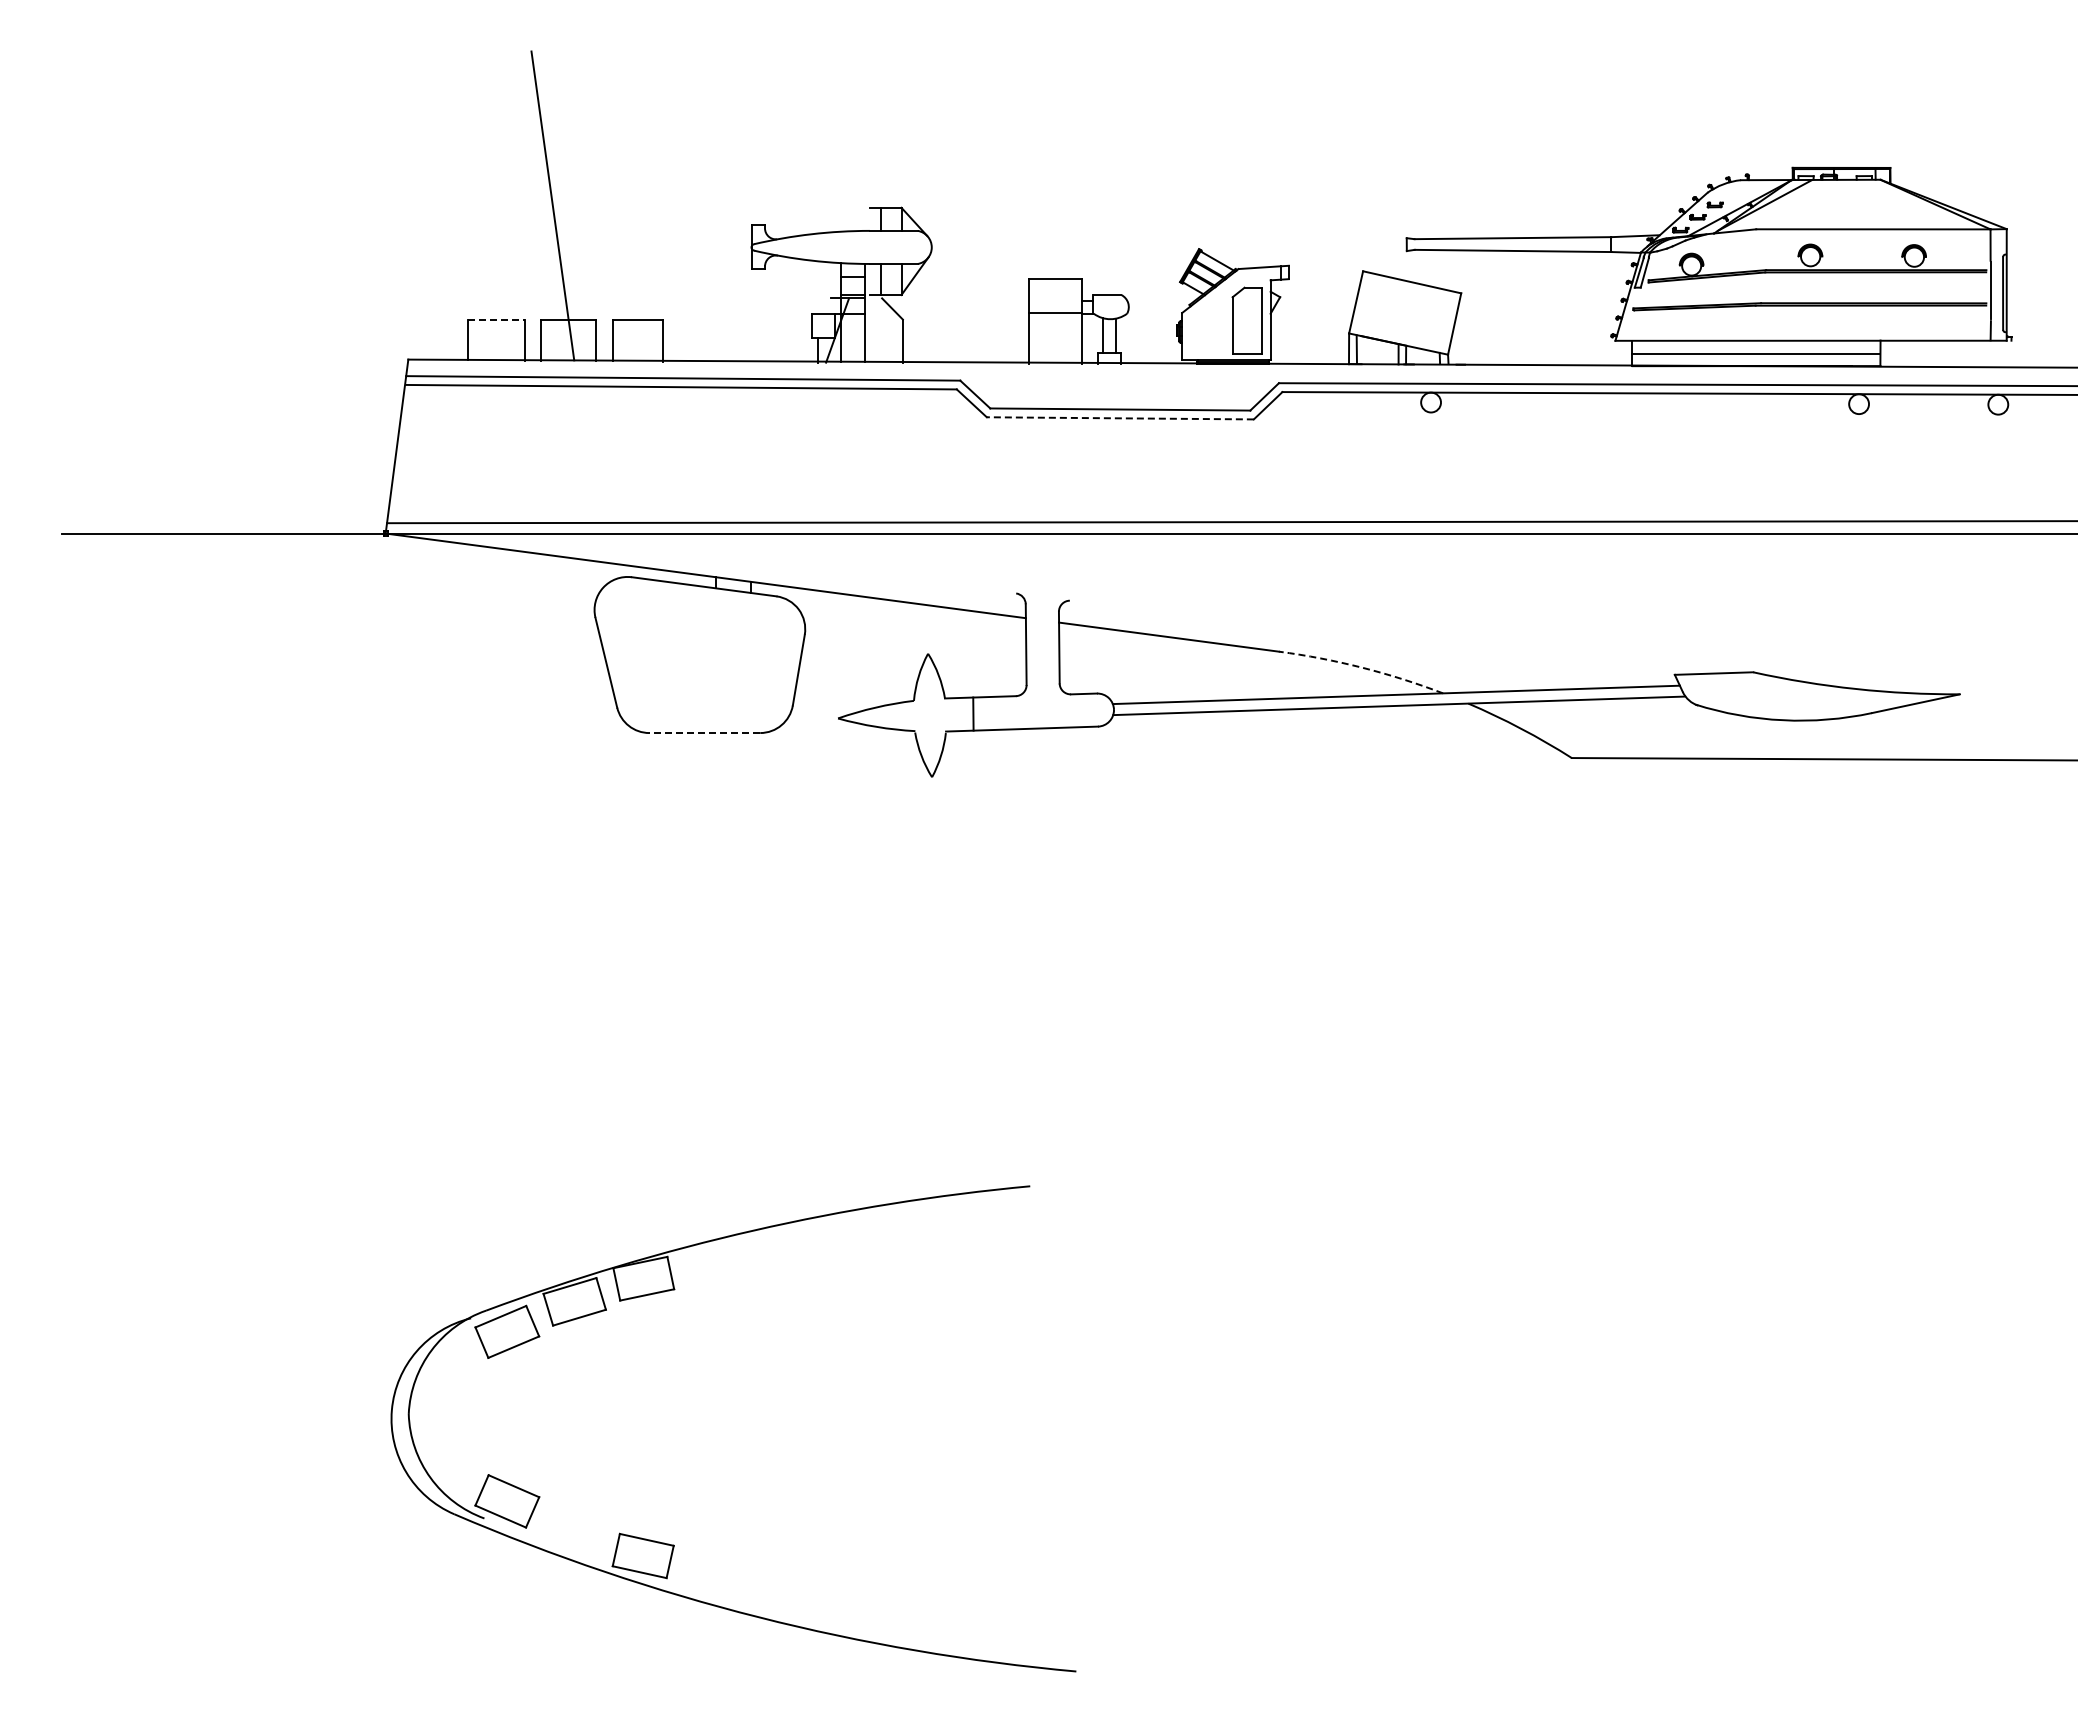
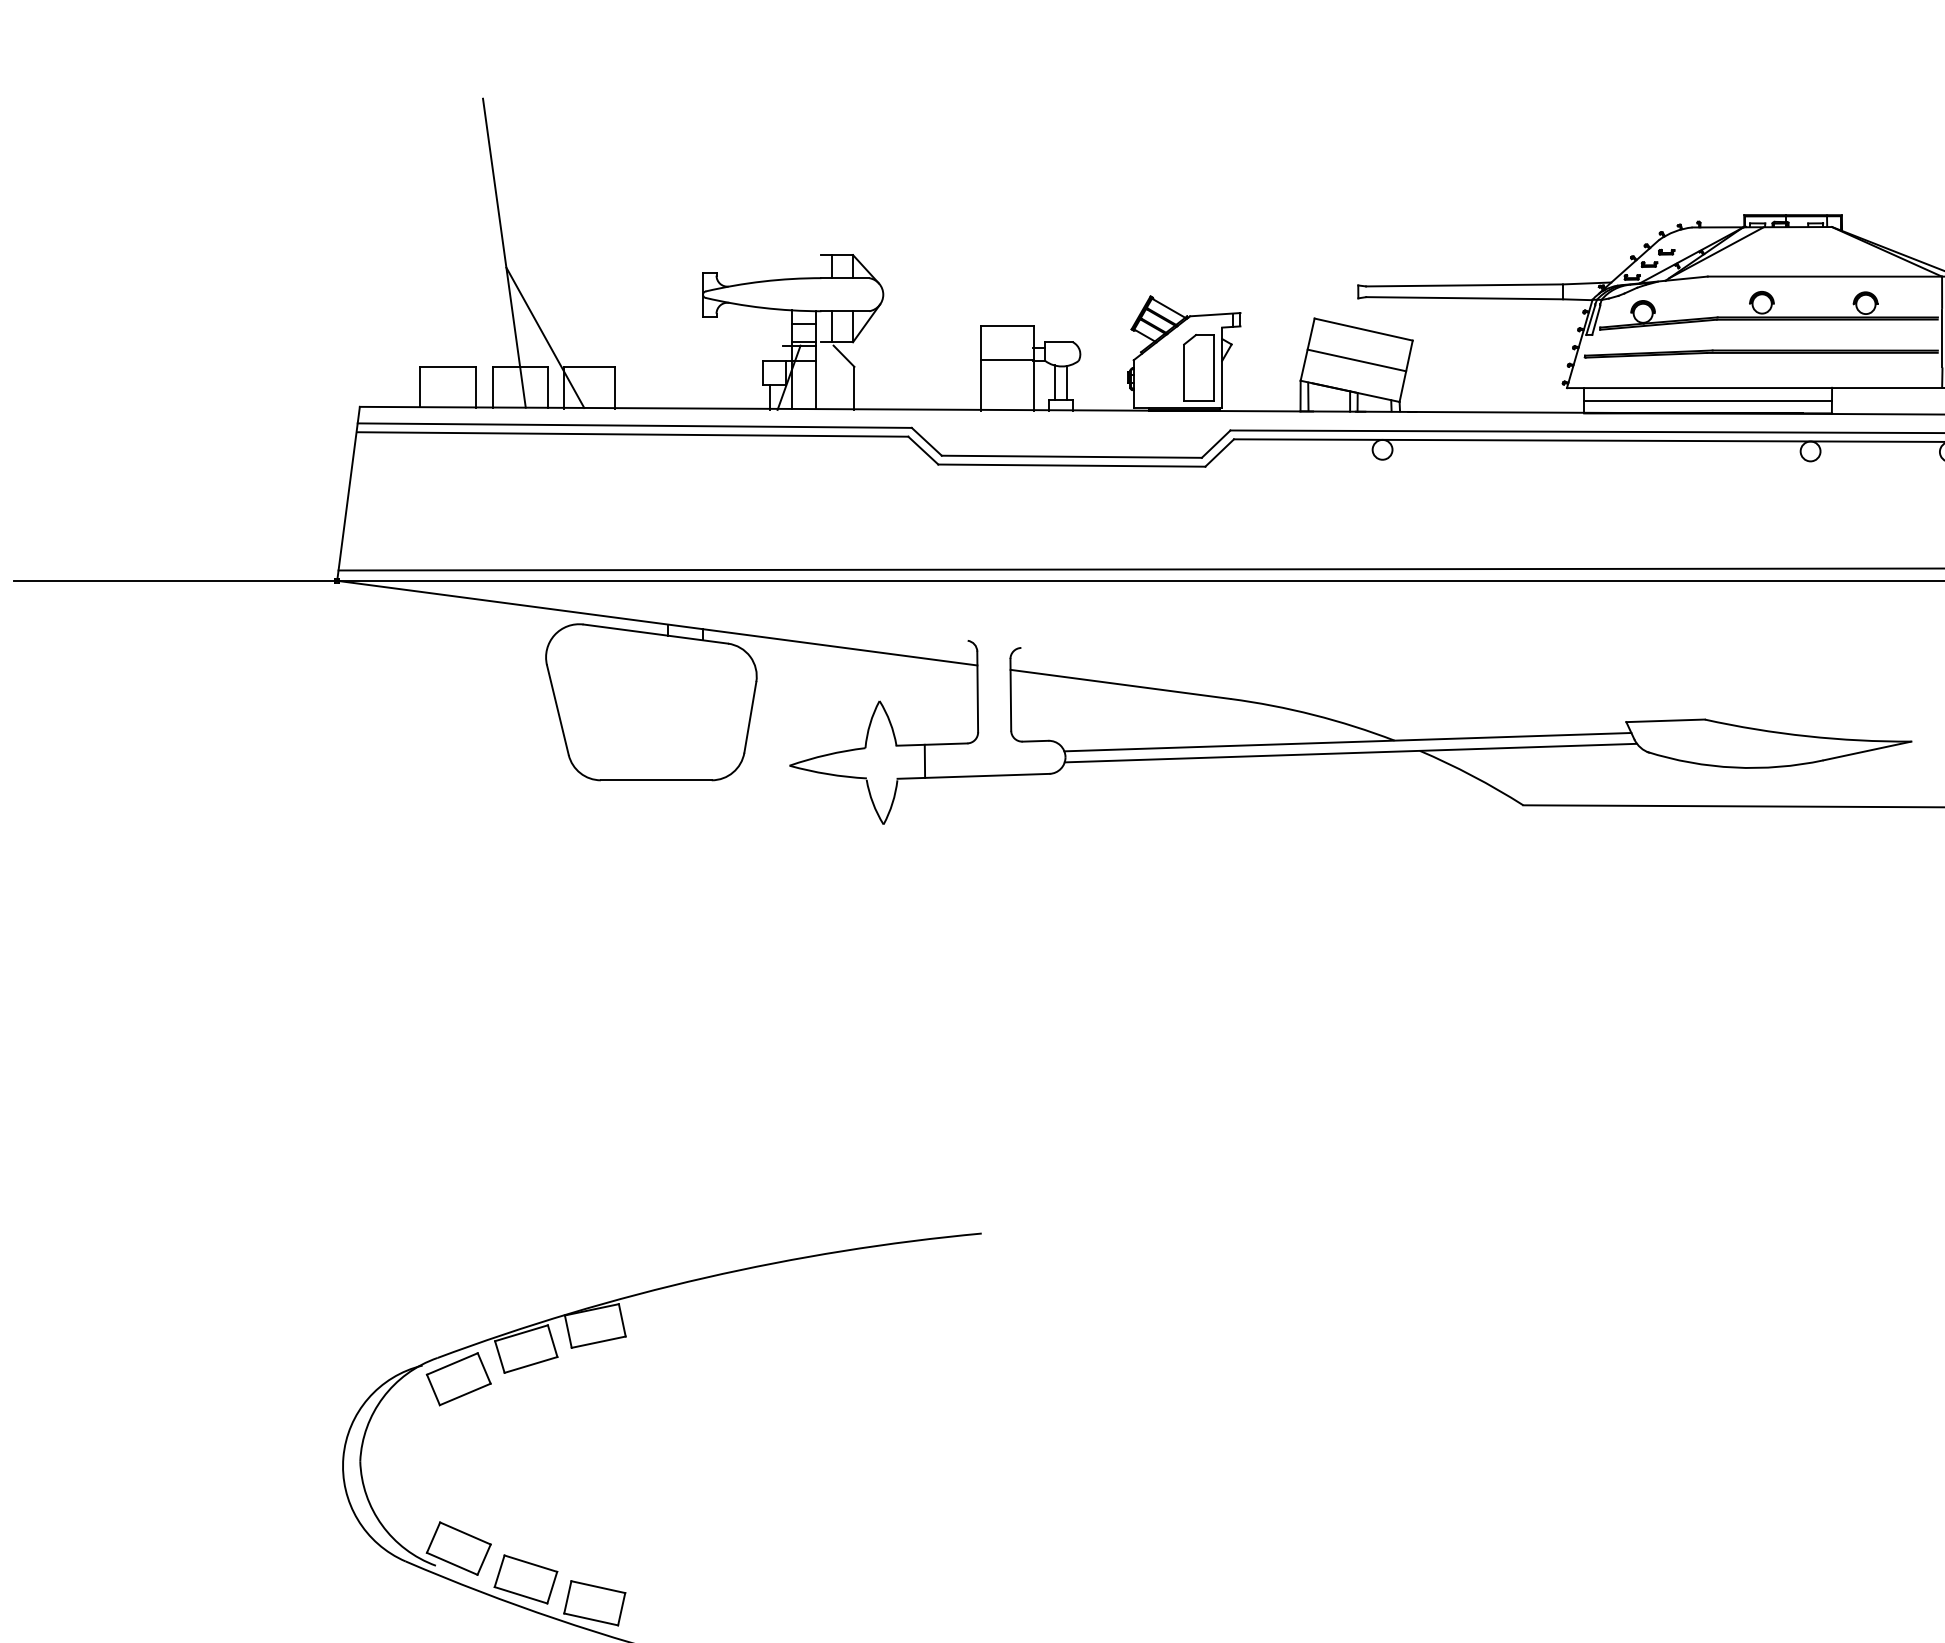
line: (593, 290) -> (545, 337), added
line: (1405, 313) -> (1357, 360), added
line: (497, 319) -> (449, 366), dashed -> solid
line: (1120, 418) -> (1072, 465), dashed -> solid
arc: (1362, 667) -> (1314, 714), dashed -> solid
line: (704, 733) -> (656, 780), dashed -> solid
part: (574, 1532) -> (526, 1579), added

